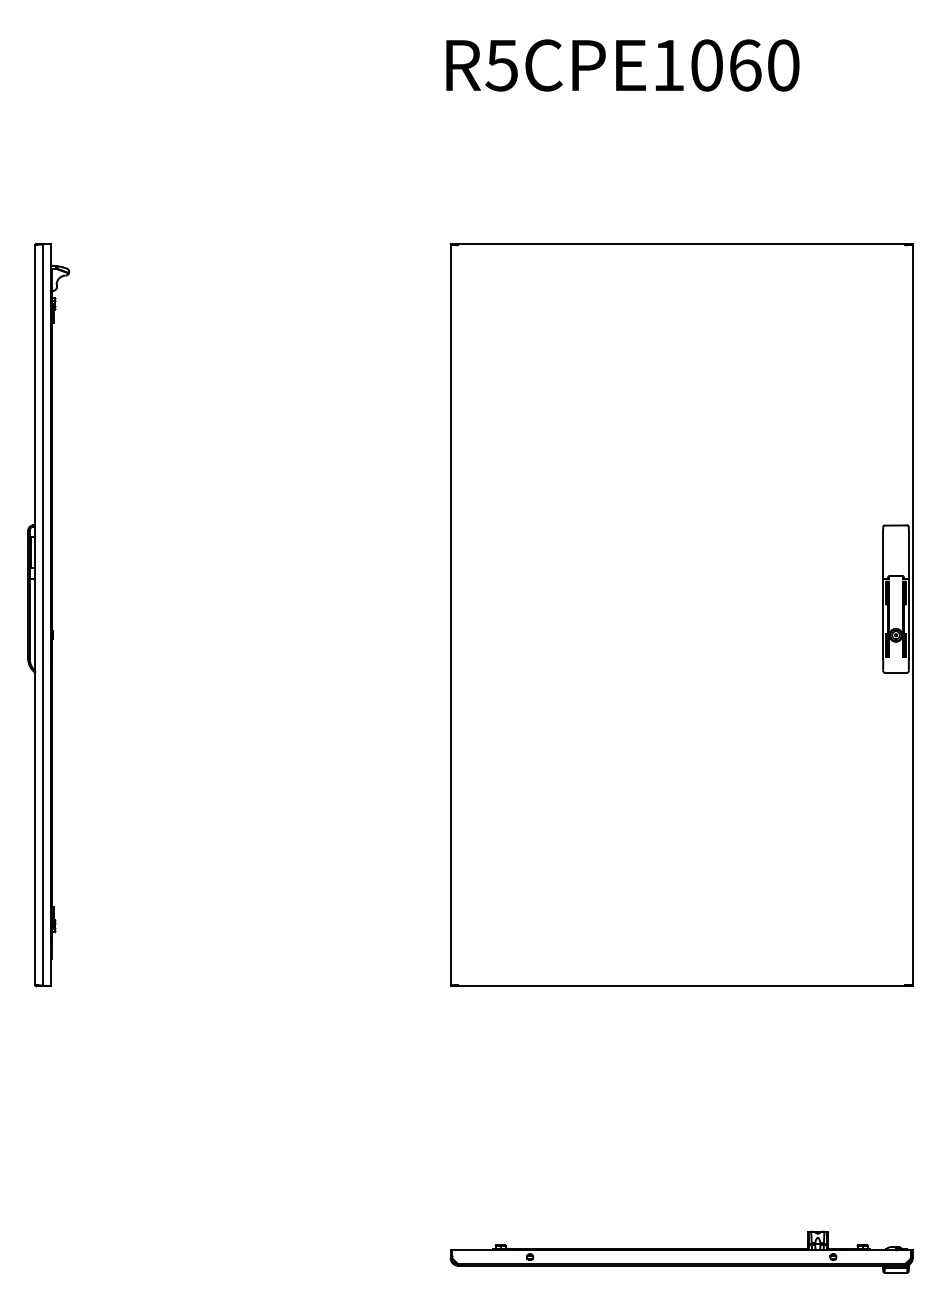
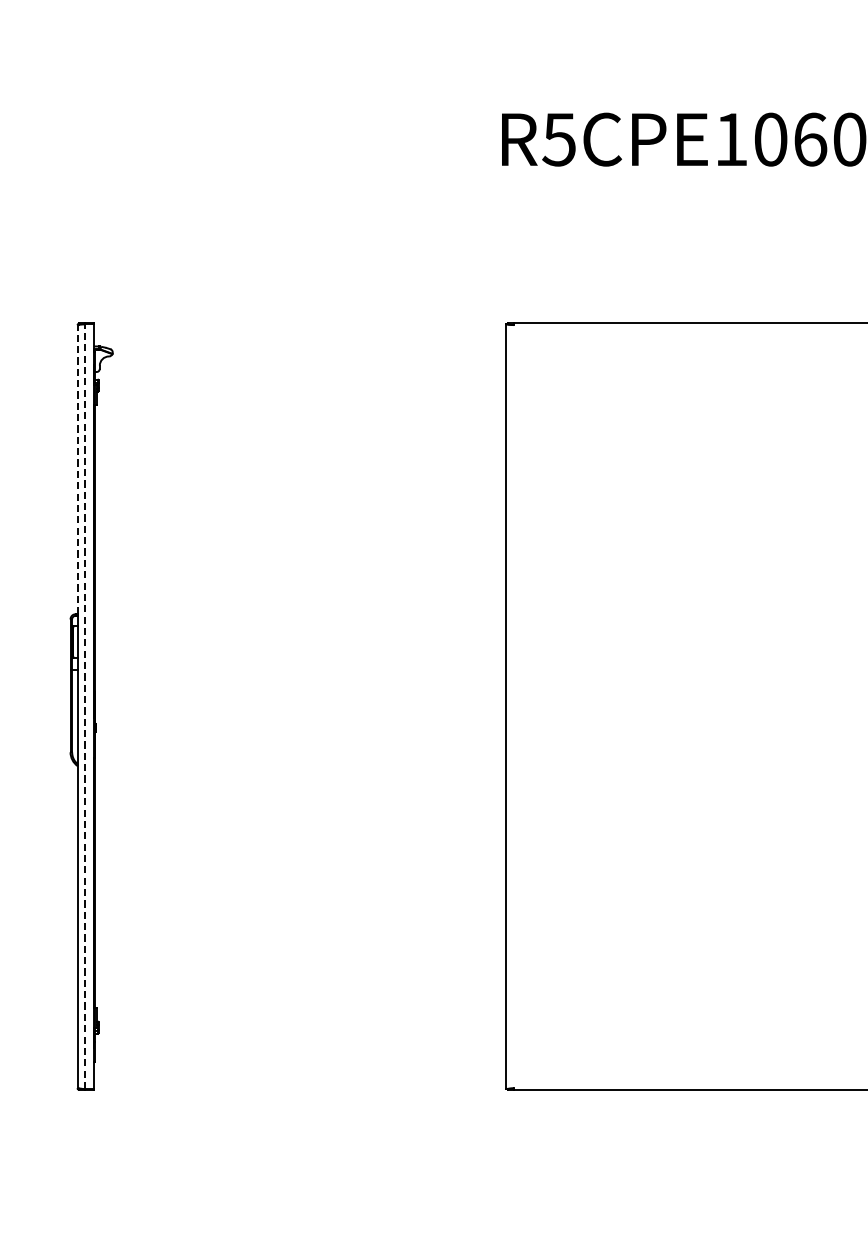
line: (35, 384) -> (77, 468), solid -> dashed
line: (42, 615) -> (85, 707), solid -> dashed

